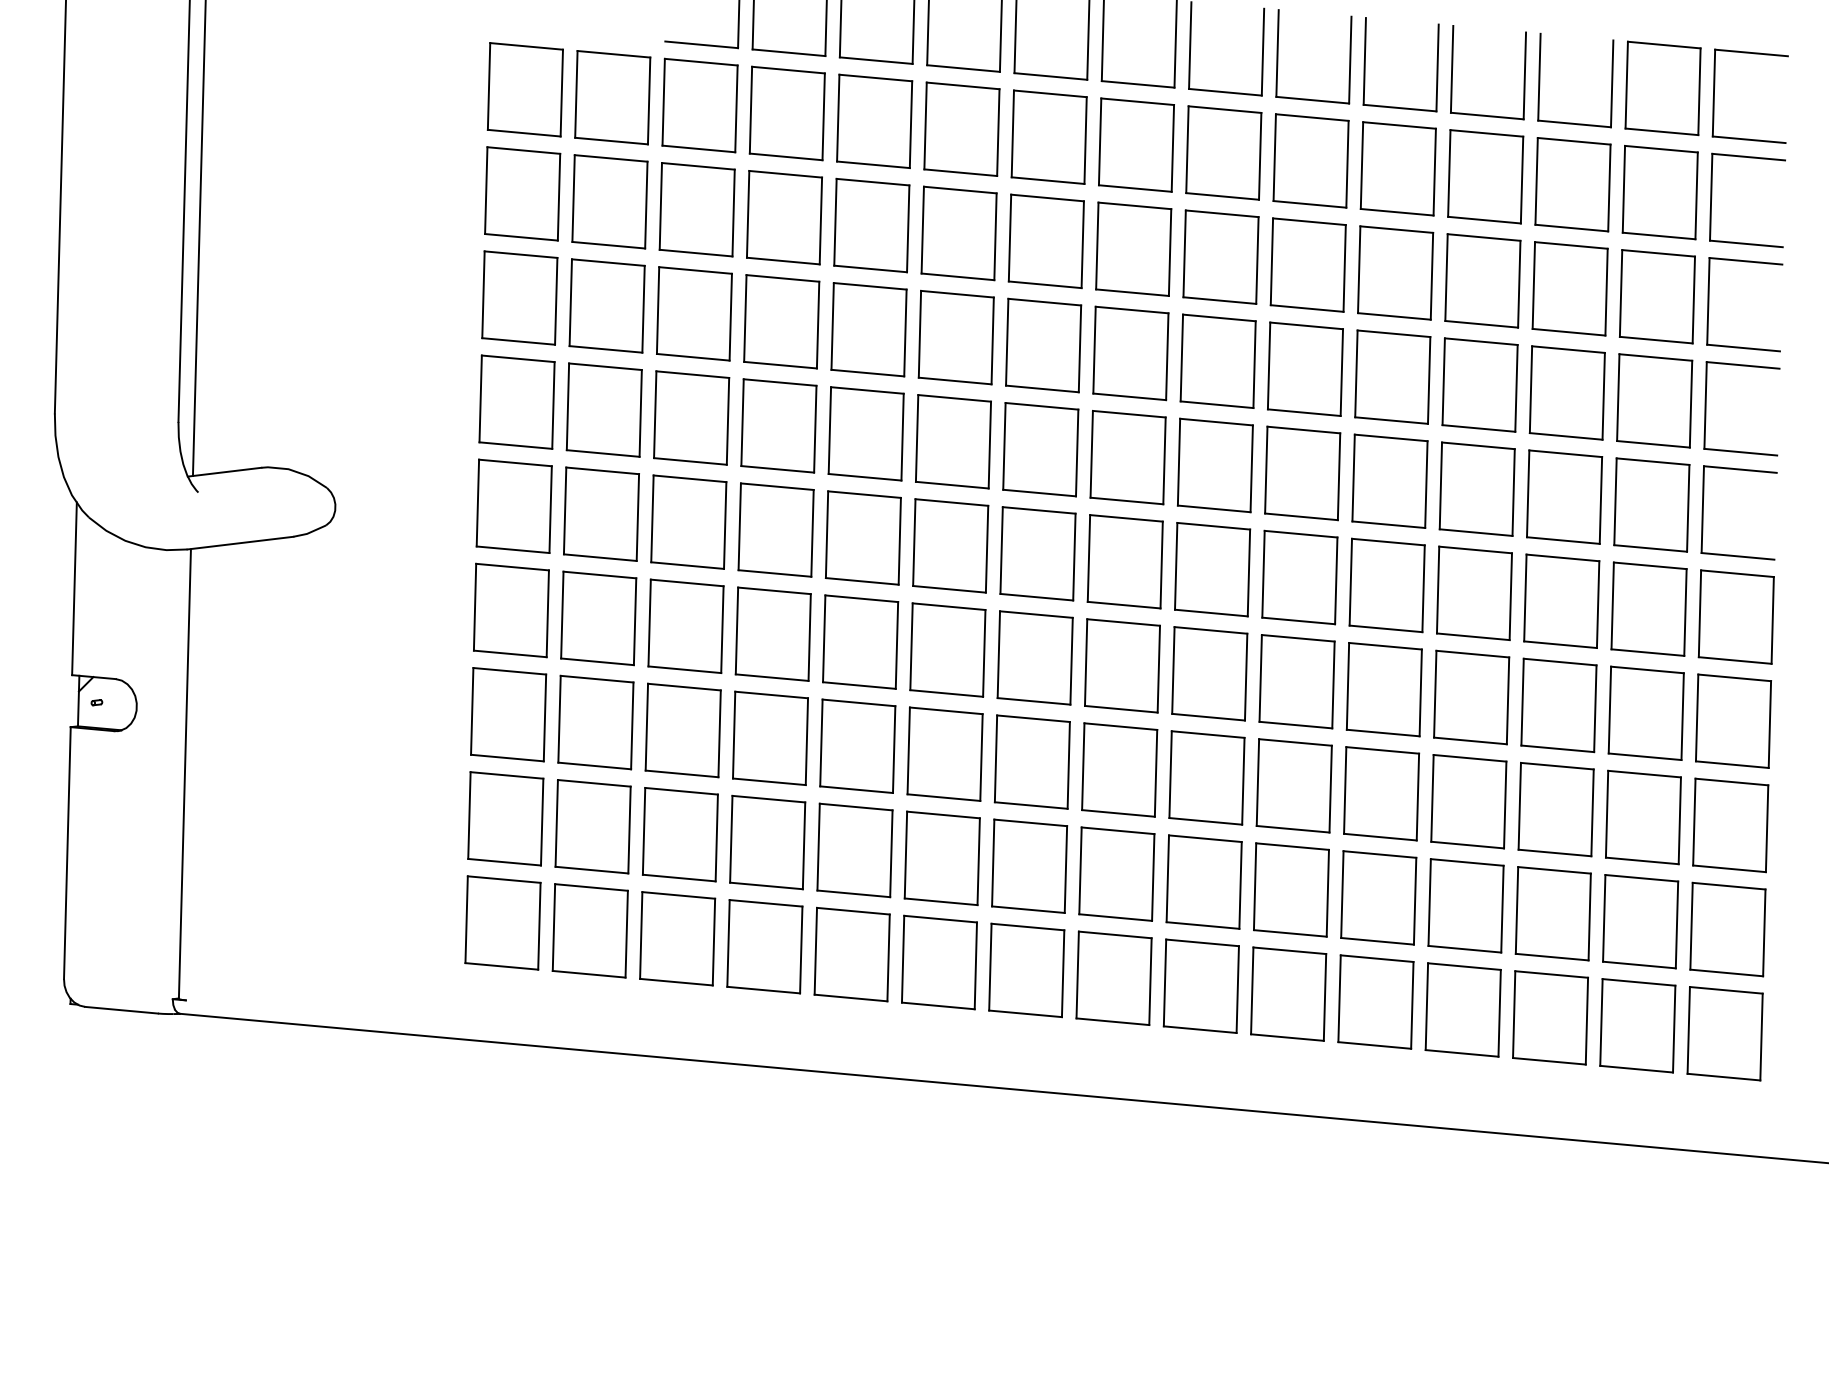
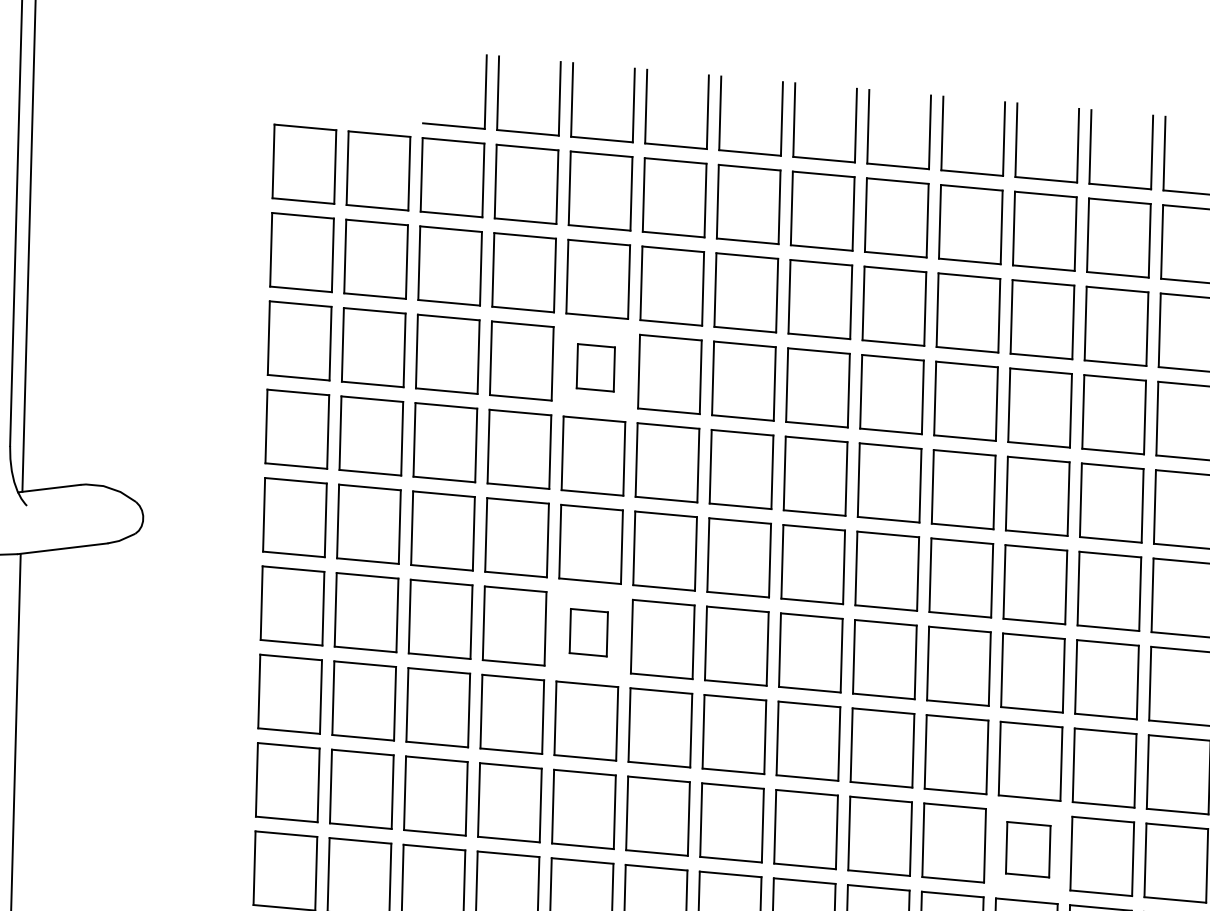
part: (868, 329) -> (595, 367), size x0.6
part: (860, 641) -> (588, 632), size x0.6
part: (1378, 897) -> (1027, 849), size x0.7

